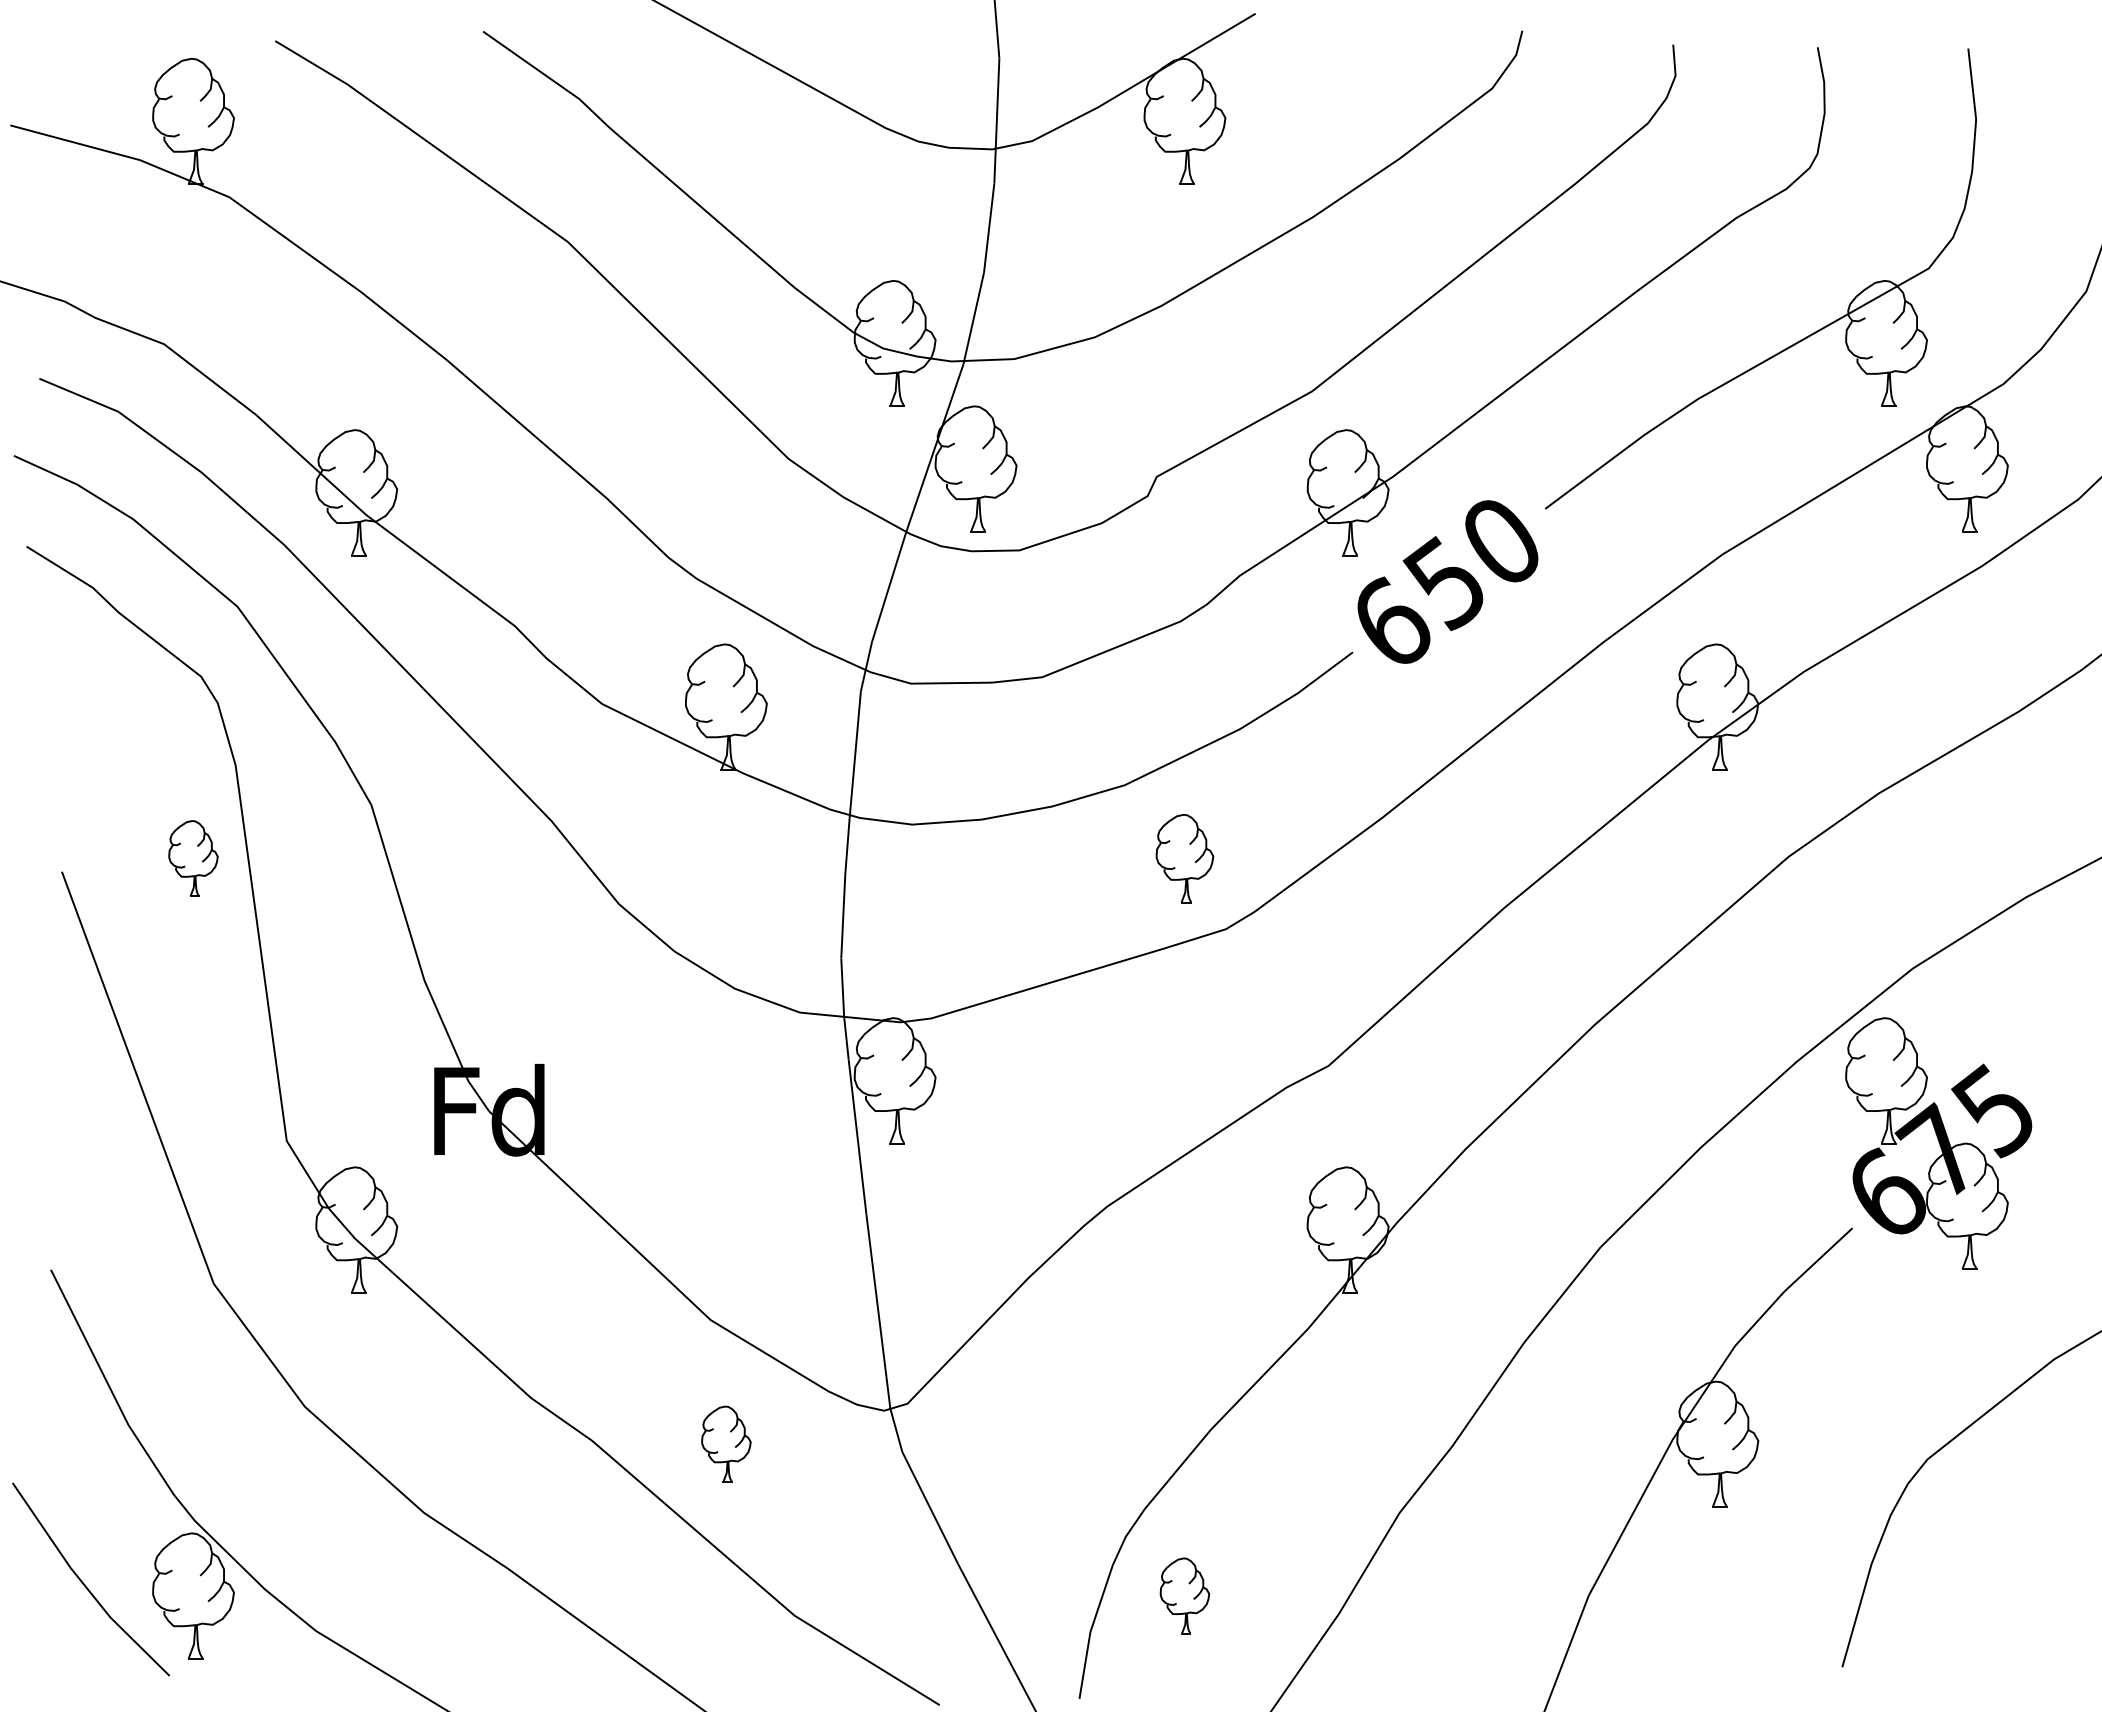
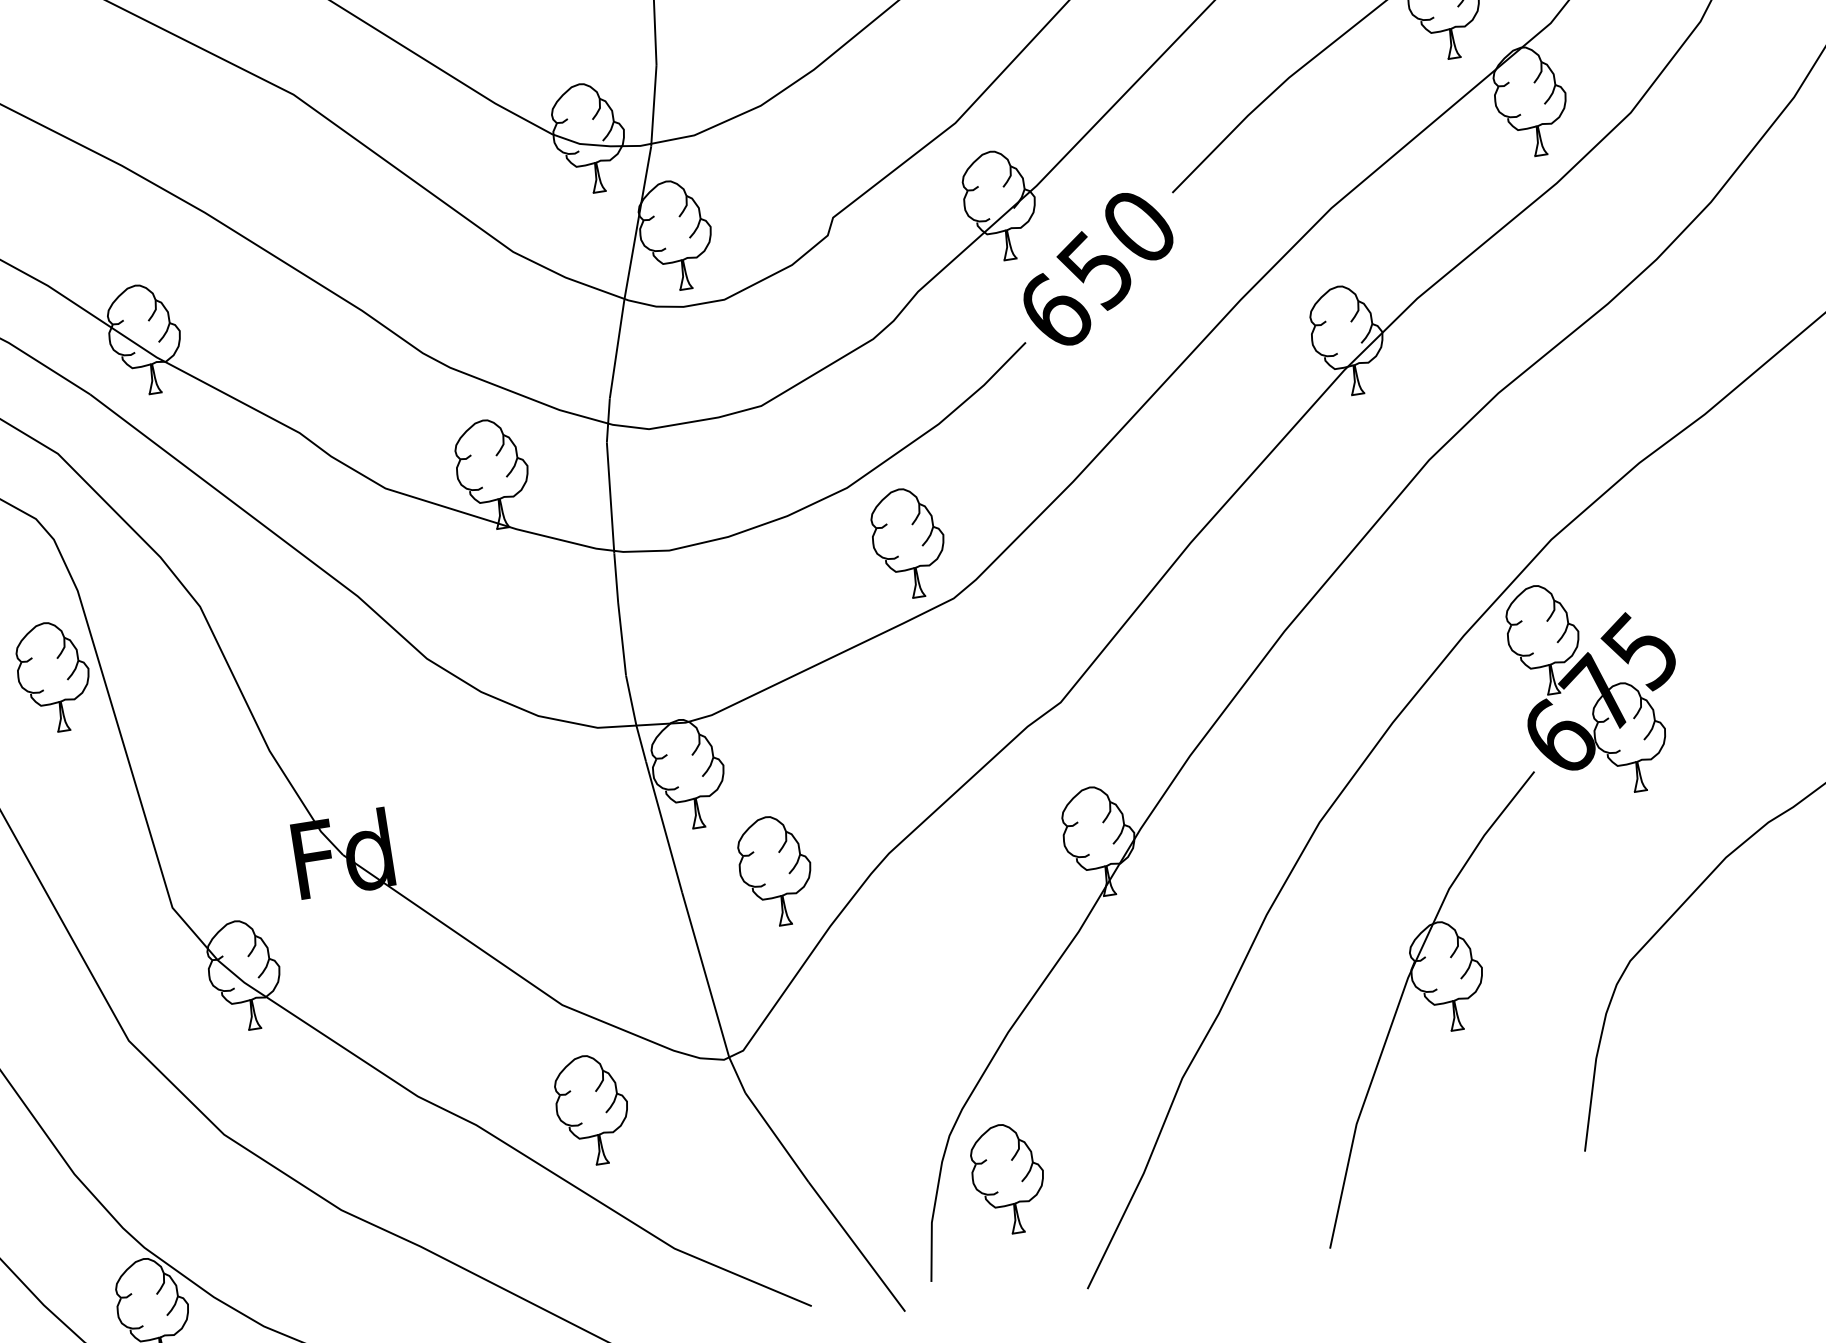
part: (193, 858) -> (53, 676), size x1.67
part: (1184, 858) -> (908, 543), size x1.43
part: (975, 1205) -> (775, 870), added
part: (726, 1443) -> (592, 1109), size x1.67
part: (1184, 1595) -> (1008, 1178), size x1.67

